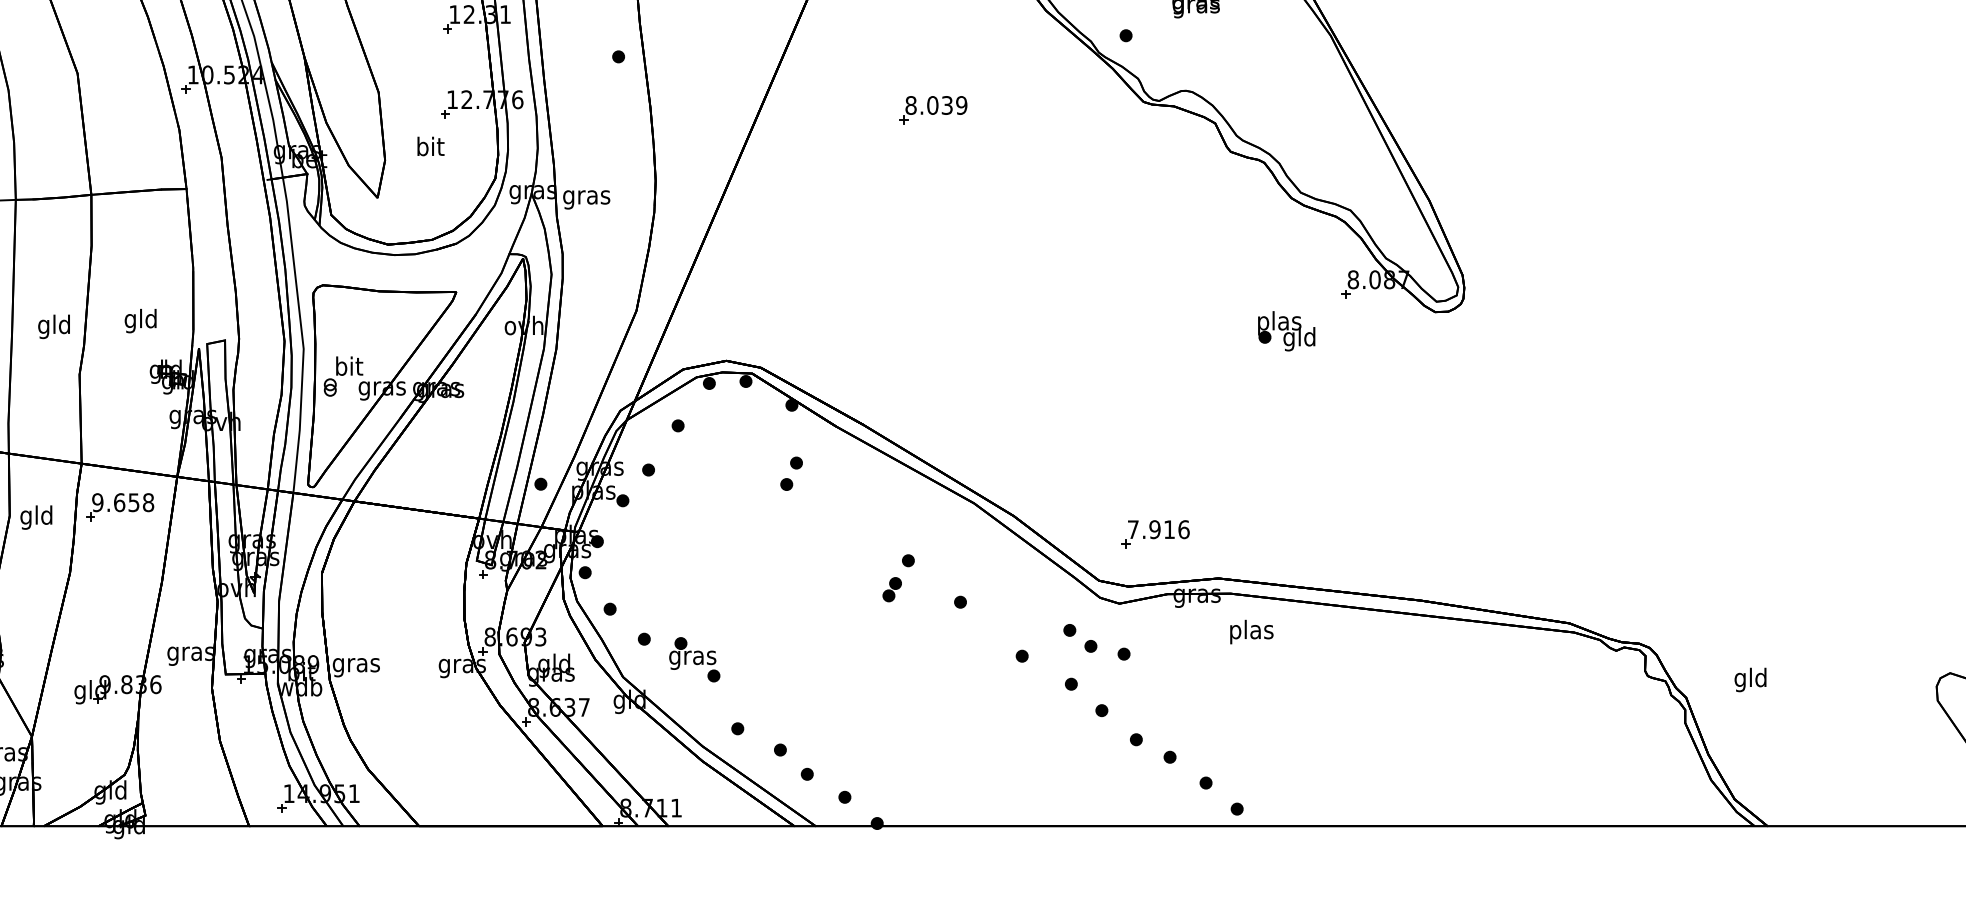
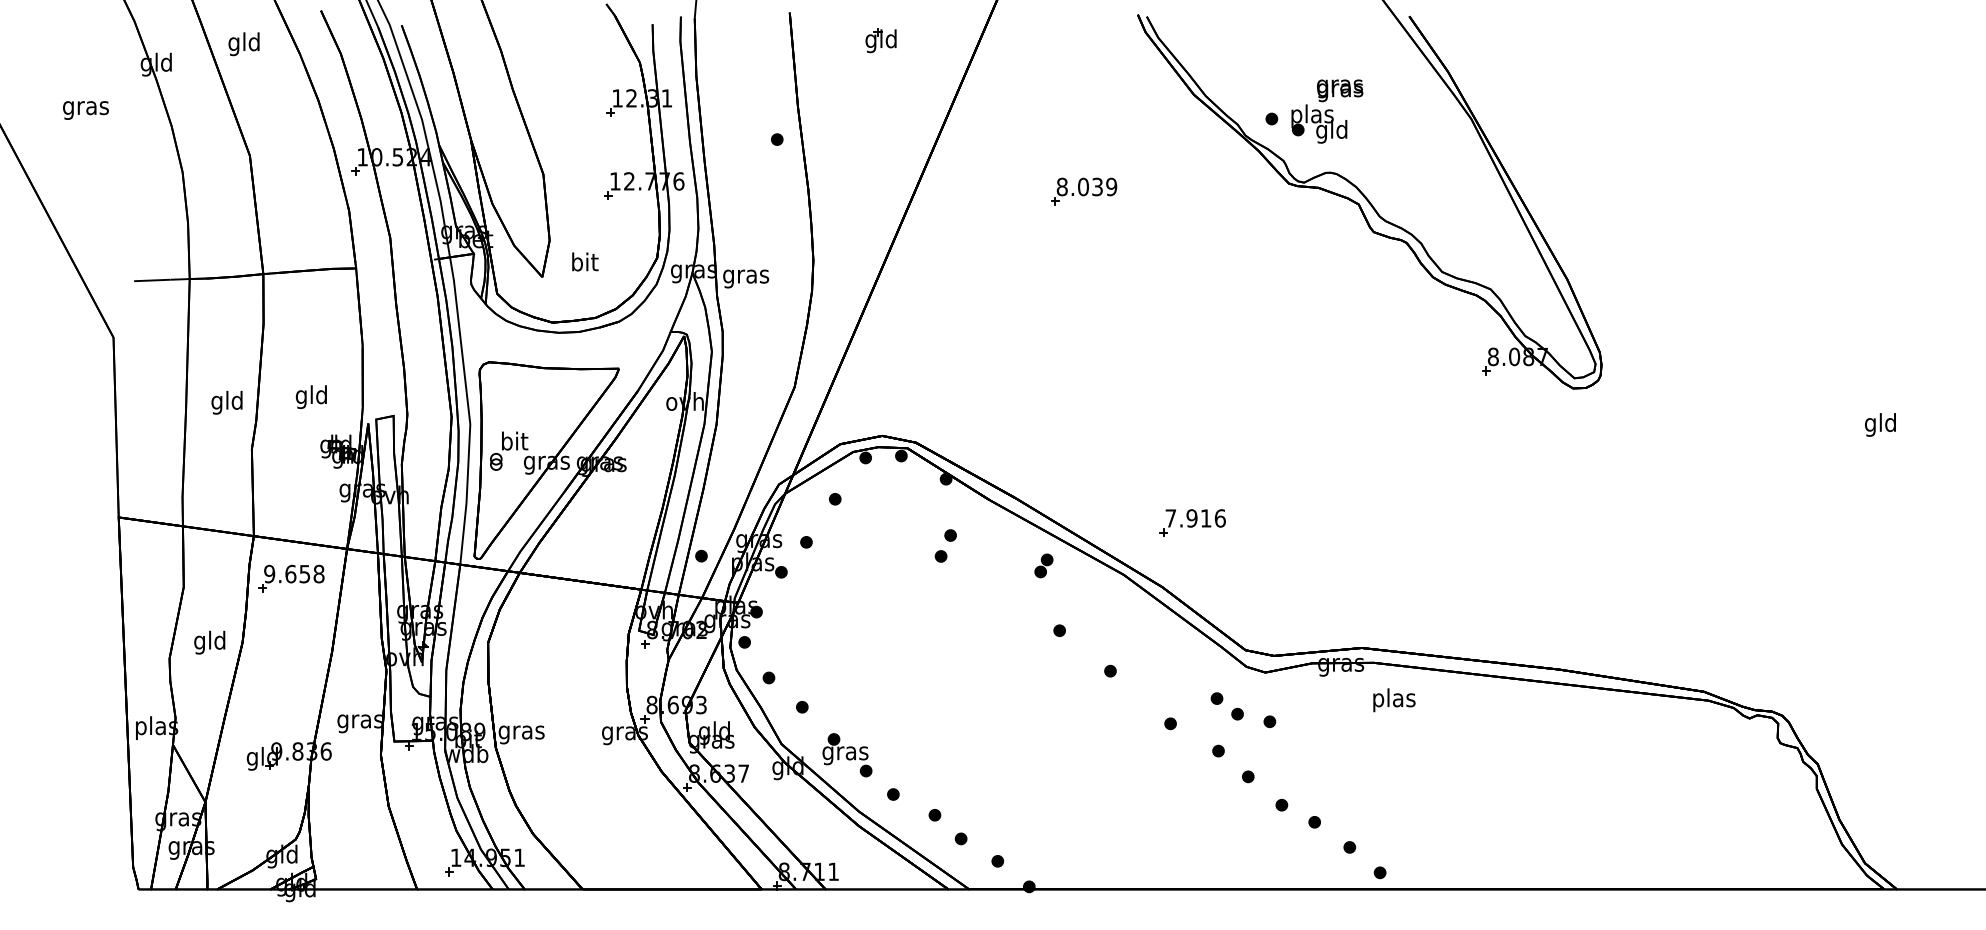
text: (431, 146) -> (585, 261), moved
part: (1286, 330) -> (1319, 123), moved
text: (36, 517) -> (209, 642), moved
part: (1155, 533) -> (1192, 522), moved
part: (891, 589) -> (1043, 565), moved
part: (694, 660) -> (847, 755), moved
text: (1750, 679) -> (1880, 424), moved

